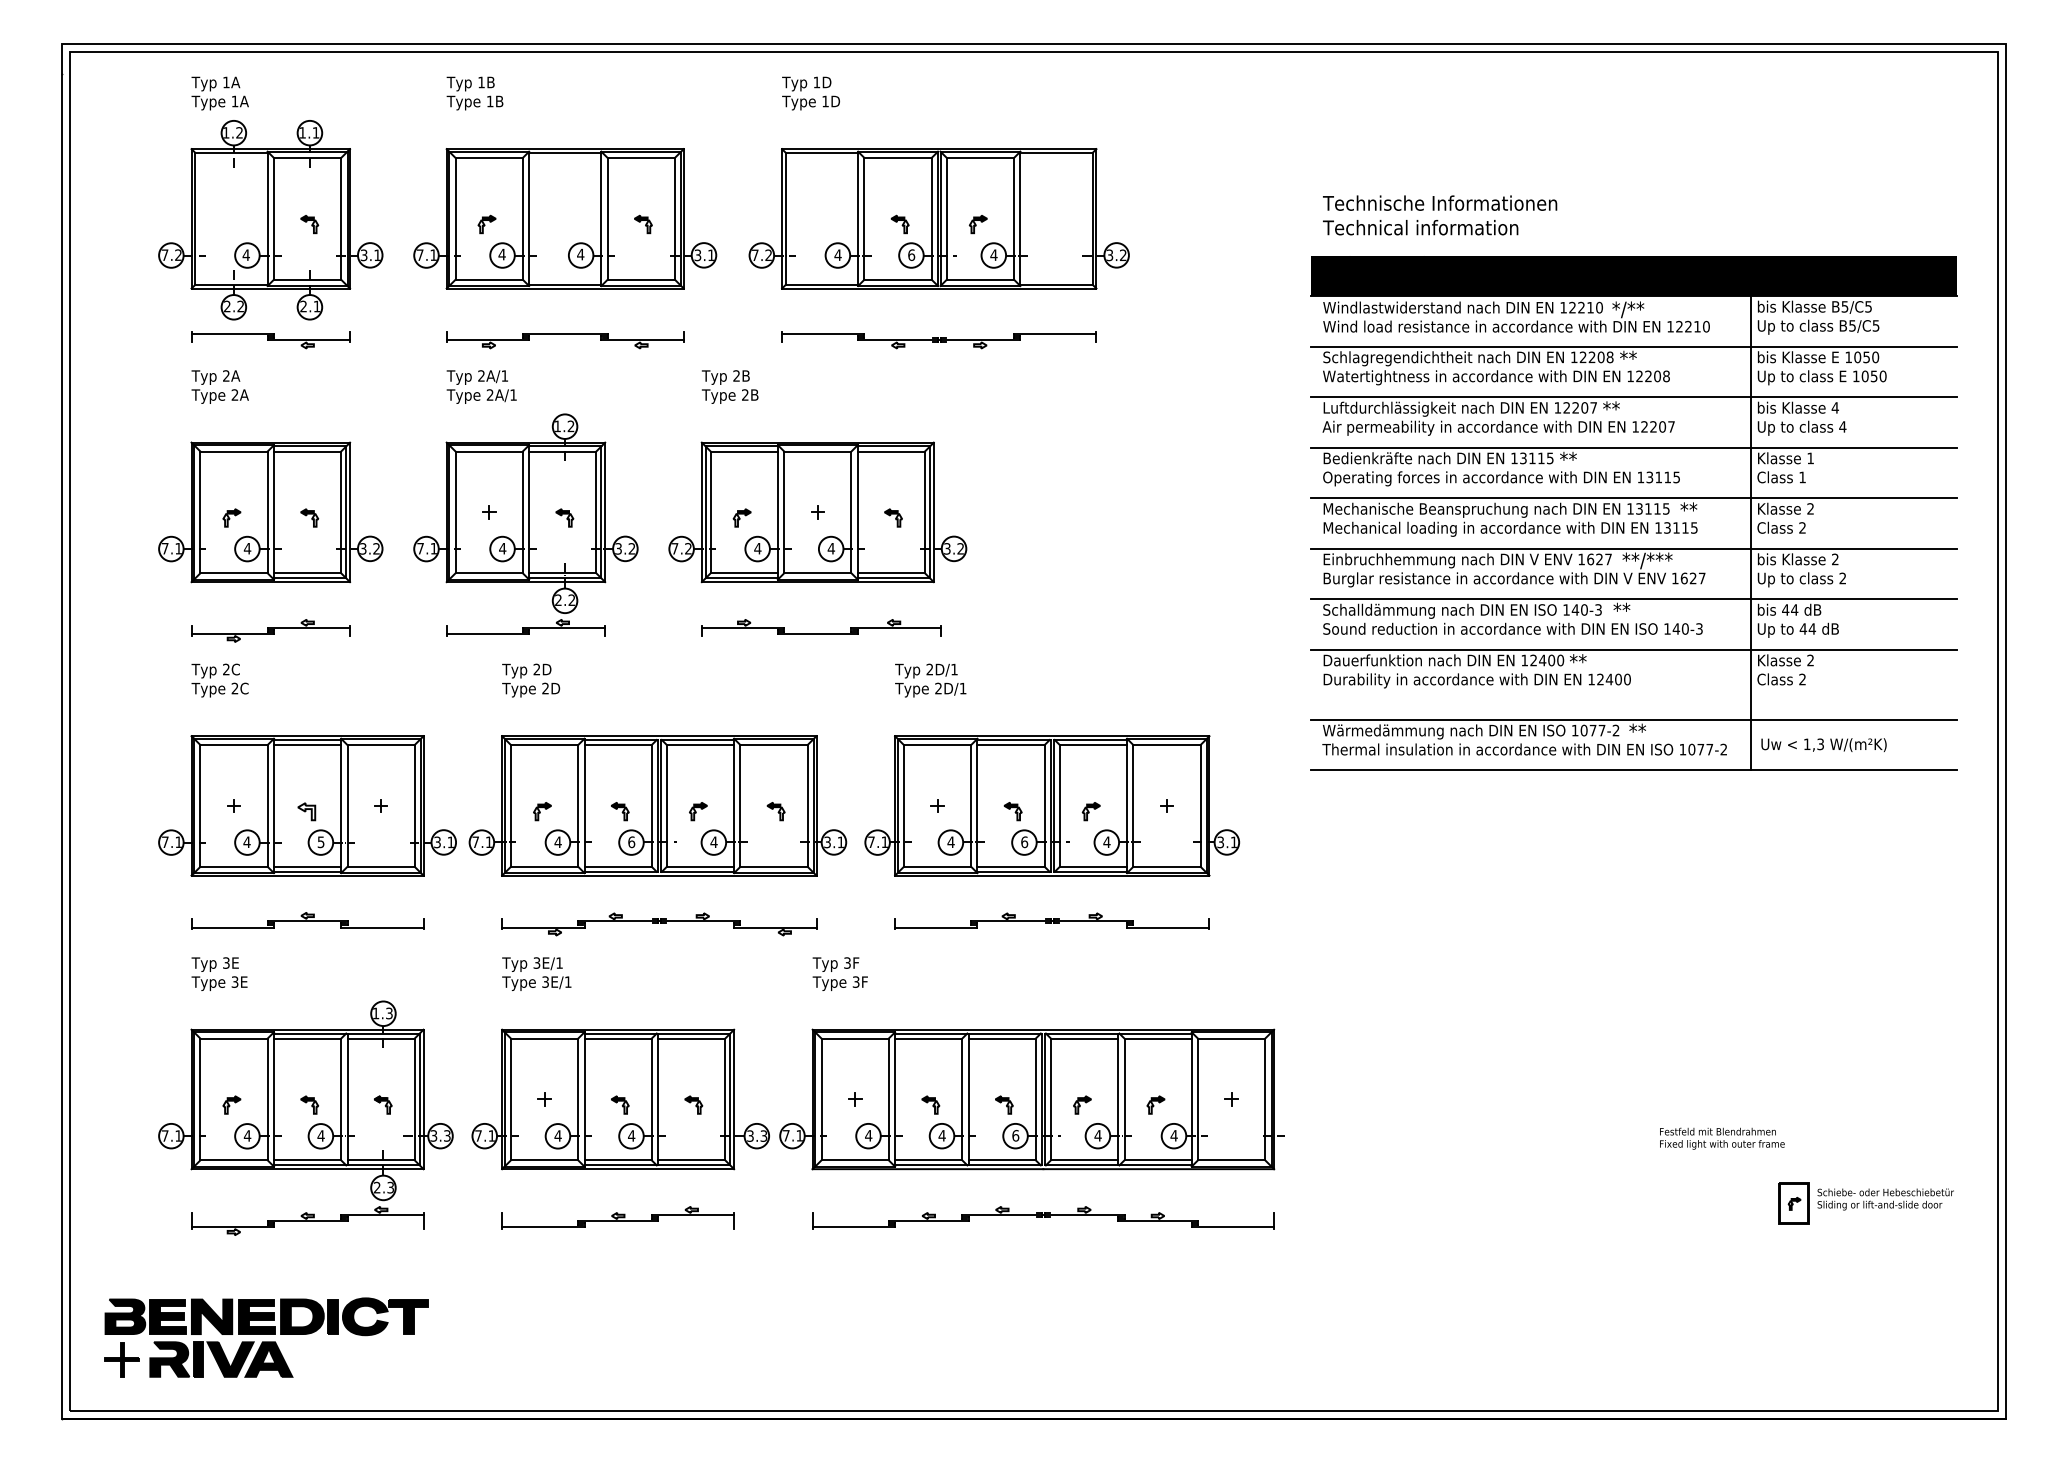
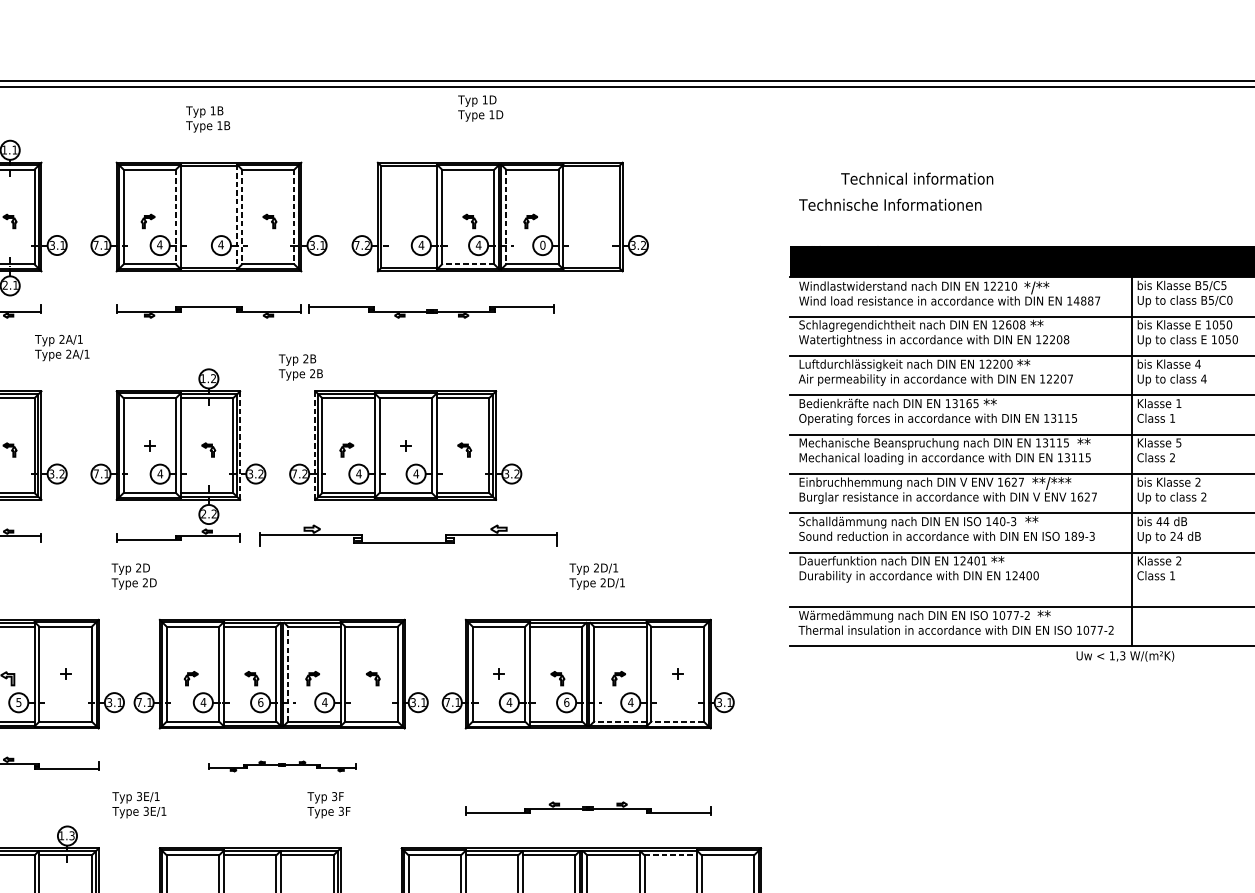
text: (474, 93) -> (207, 119), moved
text: (810, 93) -> (480, 108), moved
line: (522, 218) -> (175, 216), solid -> dashed
line: (607, 218) -> (241, 216), solid -> dashed
line: (674, 218) -> (294, 216), solid -> dashed
line: (946, 218) -> (505, 216), solid -> dashed
line: (601, 219) -> (237, 217), solid -> dashed
text: (1420, 227) -> (917, 178), moved
text: (911, 254) -> (478, 244), 6 -> 4
text: (993, 254) -> (542, 244), 4 -> 0
line: (898, 279) -> (468, 264), solid -> dashed
text: (1875, 325) -> (1229, 300), B5/C5 -> B5/C0
text: (1692, 326) -> (1086, 300), 12210 -> 14887
part: (938, 340) -> (431, 311), moved
text: (1591, 357) -> (1008, 325), 12208 -> 12608
text: (481, 386) -> (62, 347), moved
text: (730, 386) -> (301, 367), moved
text: (1593, 407) -> (1009, 363), 12207 -> 12200
text: (1540, 458) -> (968, 403), 13115 -> 13165
text: (1810, 508) -> (1178, 442), 2 -> 5
line: (605, 512) -> (240, 445), solid -> dashed
line: (701, 512) -> (315, 445), solid -> dashed
part: (821, 627) -> (408, 535), size x1.6
text: (1680, 628) -> (1077, 536), 140-3 -> 189-3
text: (1803, 628) -> (1173, 536), 44 -> 24
text: (1560, 660) -> (984, 560), 12400 -> 12401
text: (1802, 679) -> (1172, 575), 2 -> 1
text: (531, 680) -> (134, 576), moved
text: (930, 680) -> (597, 576), moved
text: (1823, 744) -> (1124, 655), moved
line: (666, 805) -> (287, 673), solid -> dashed
line: (1093, 866) -> (620, 721), solid -> dashed
line: (1166, 866) -> (677, 721), solid -> dashed
part: (1051, 920) -> (587, 807), moved
part: (659, 924) -> (282, 766), size x0.6
text: (536, 973) -> (139, 804), moved
text: (839, 973) -> (328, 804), moved
line: (1158, 1038) -> (671, 855), solid -> dashed

